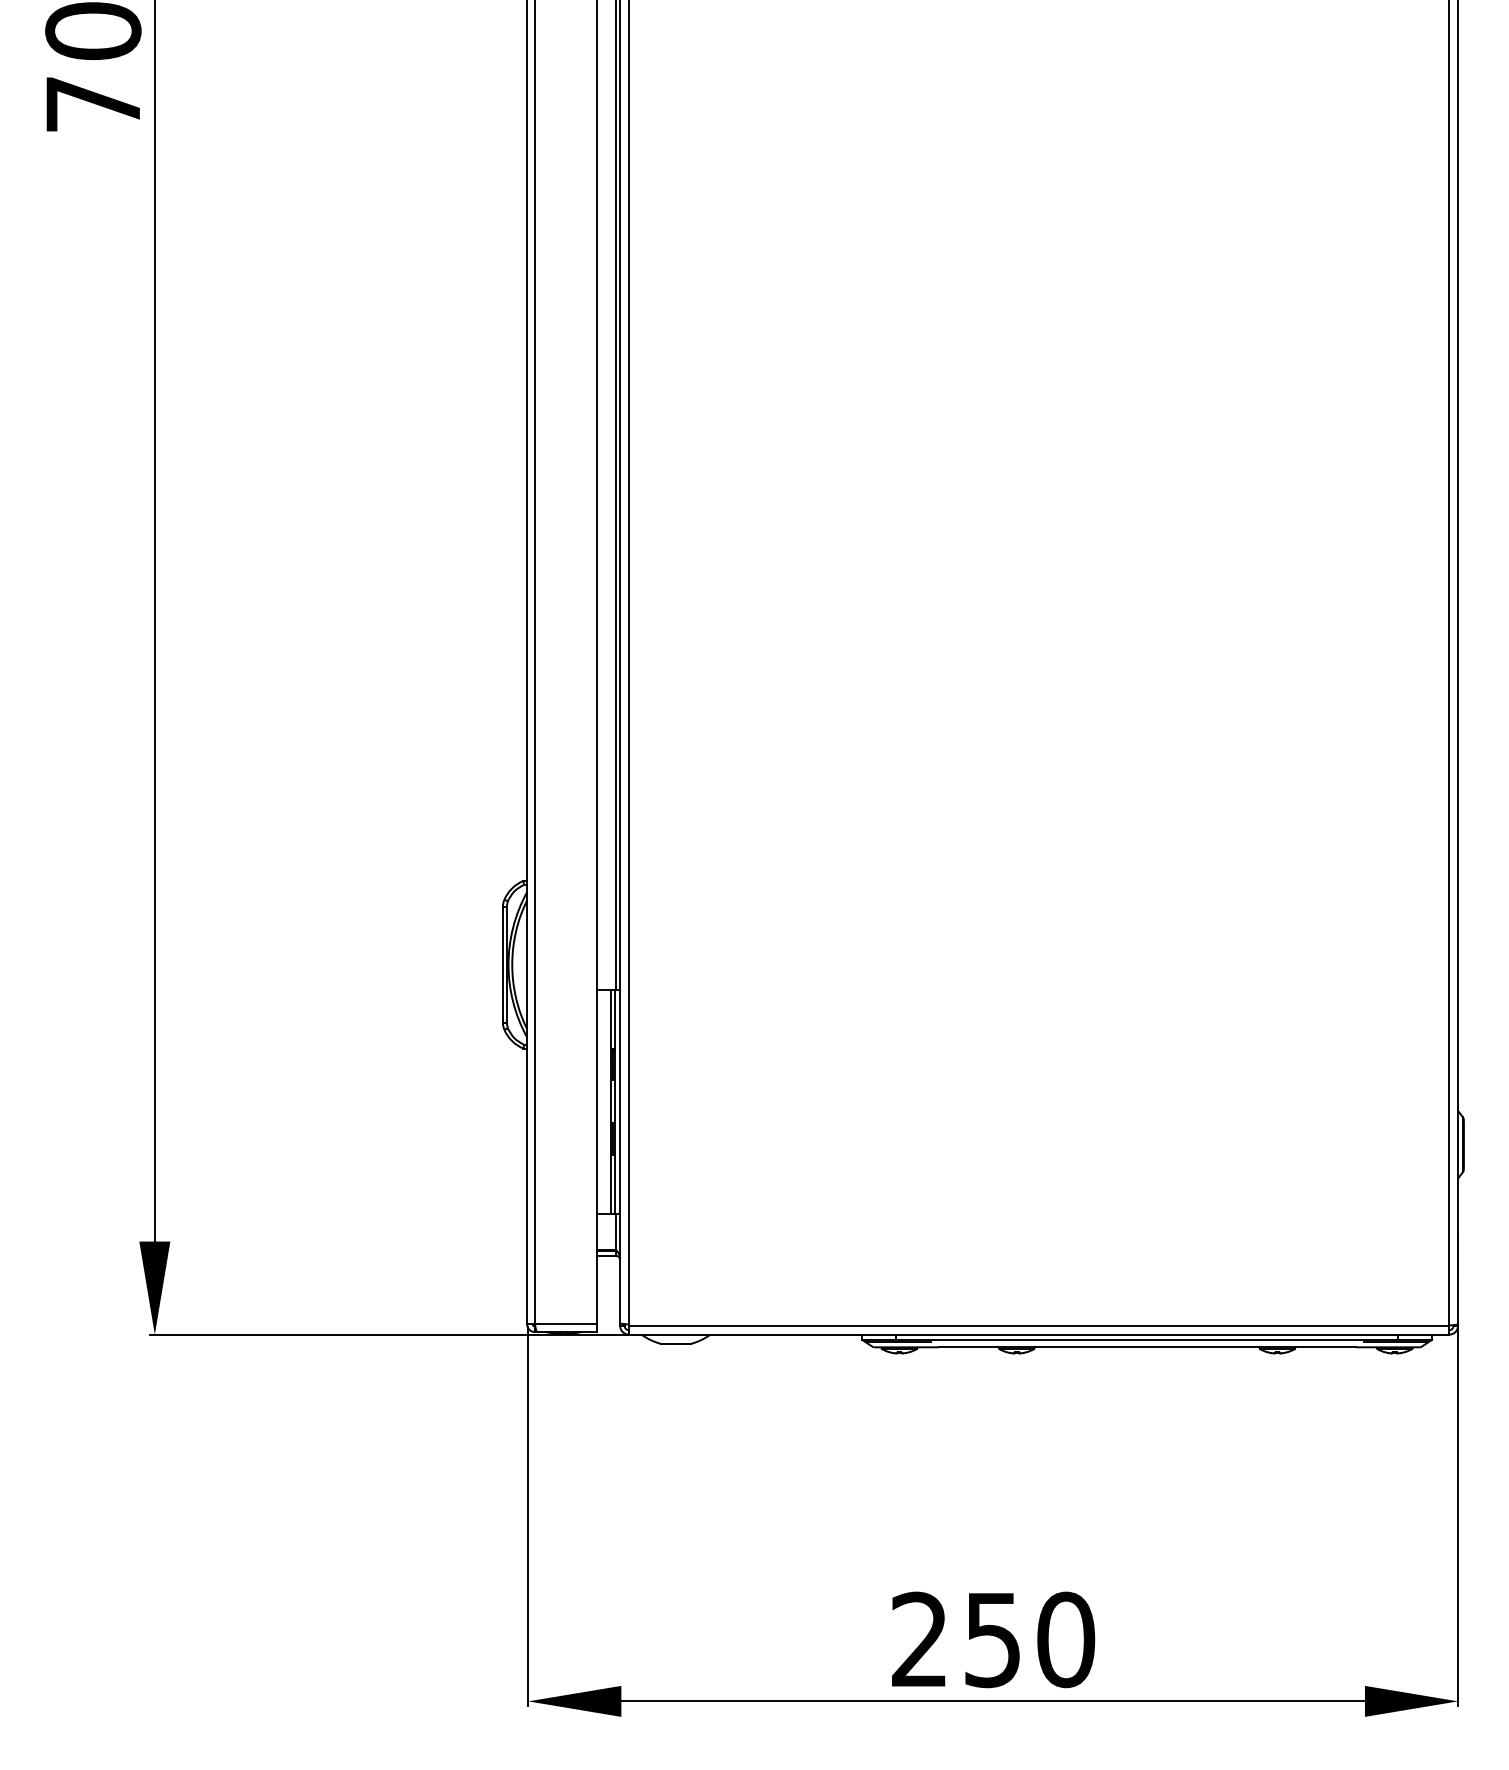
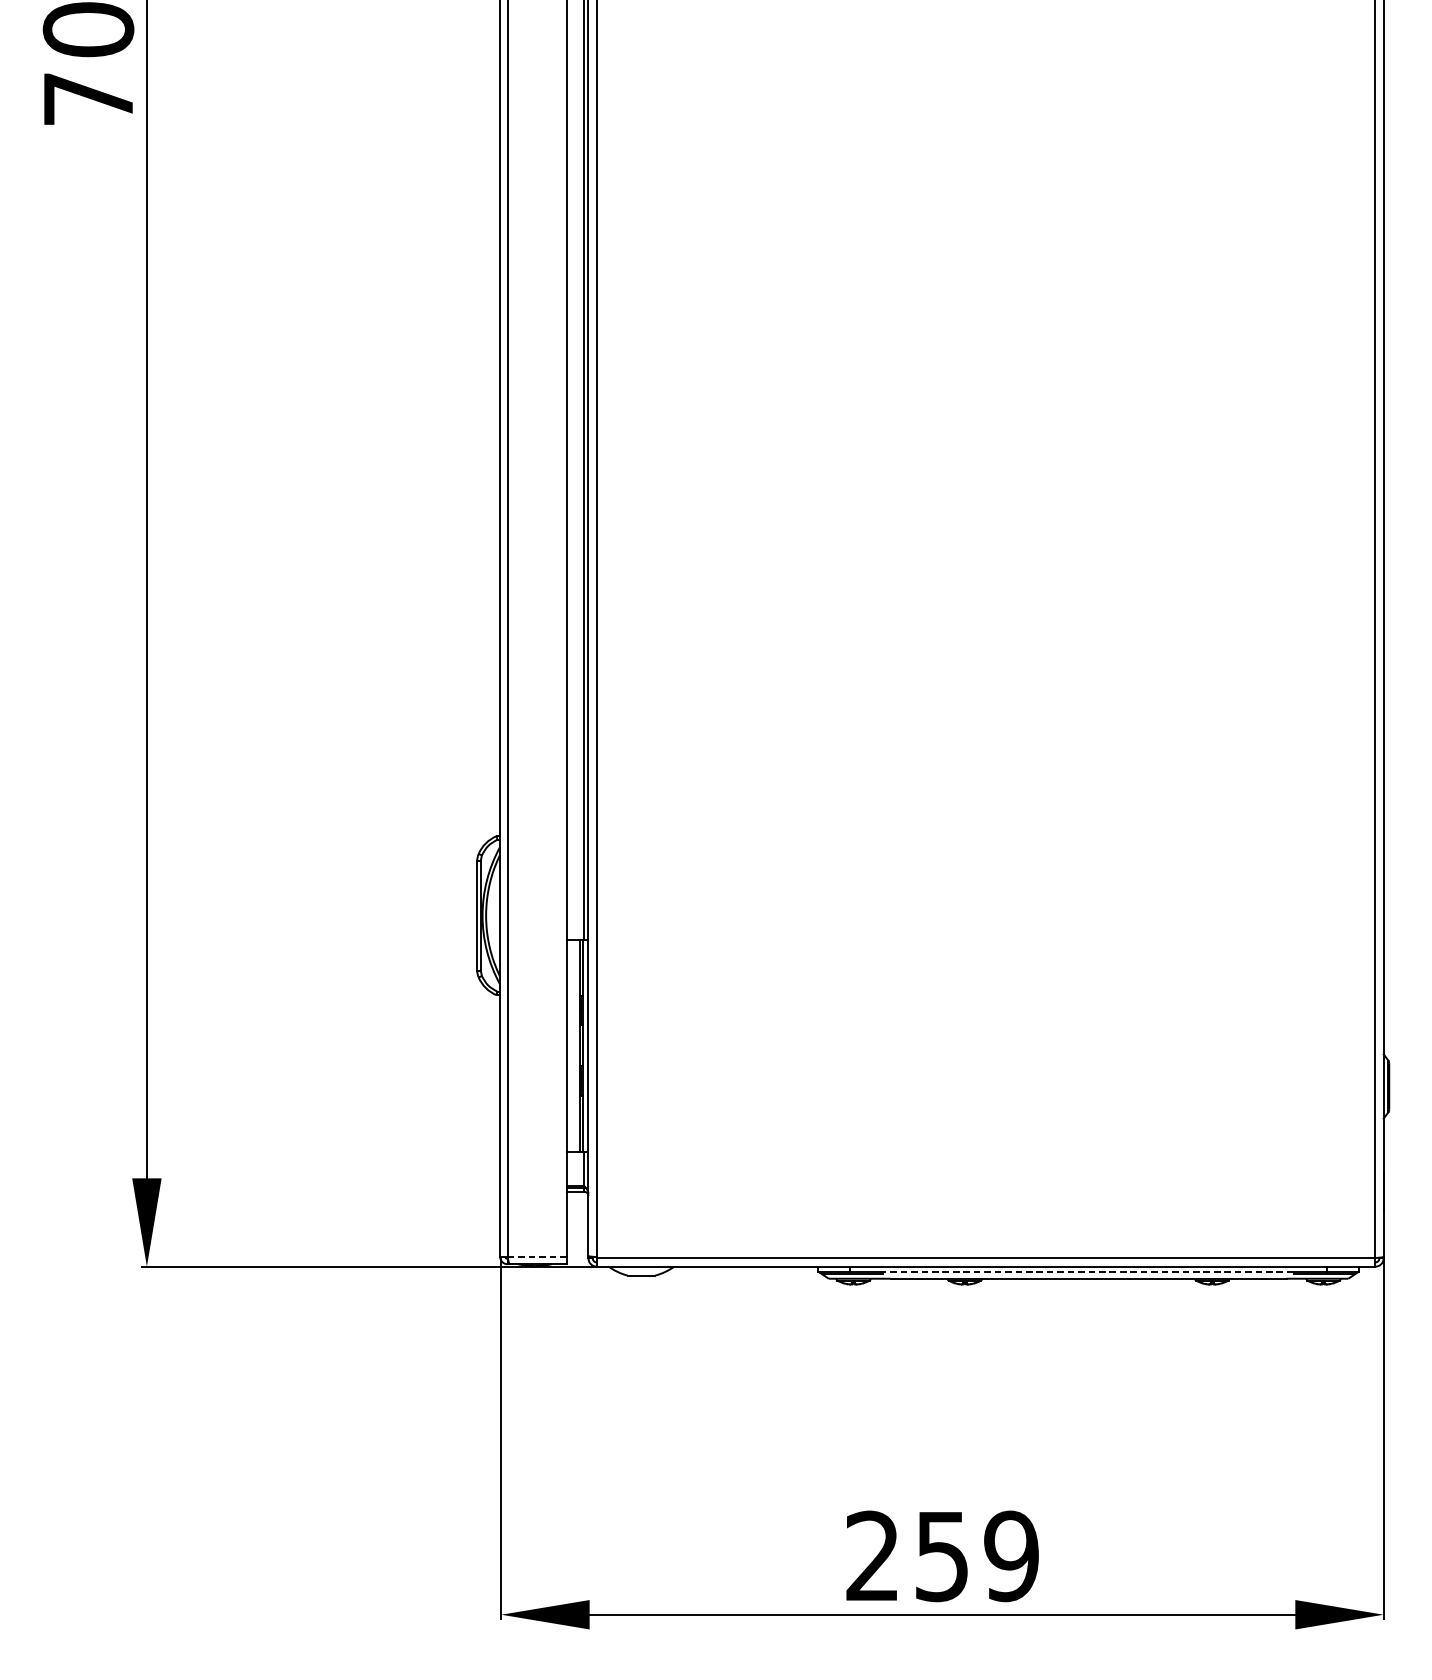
line: (565, 1324) -> (536, 1257), solid -> dashed
line: (1146, 1339) -> (1088, 1271), solid -> dashed
text: (1066, 1639) -> (1012, 1556), 250 -> 259

